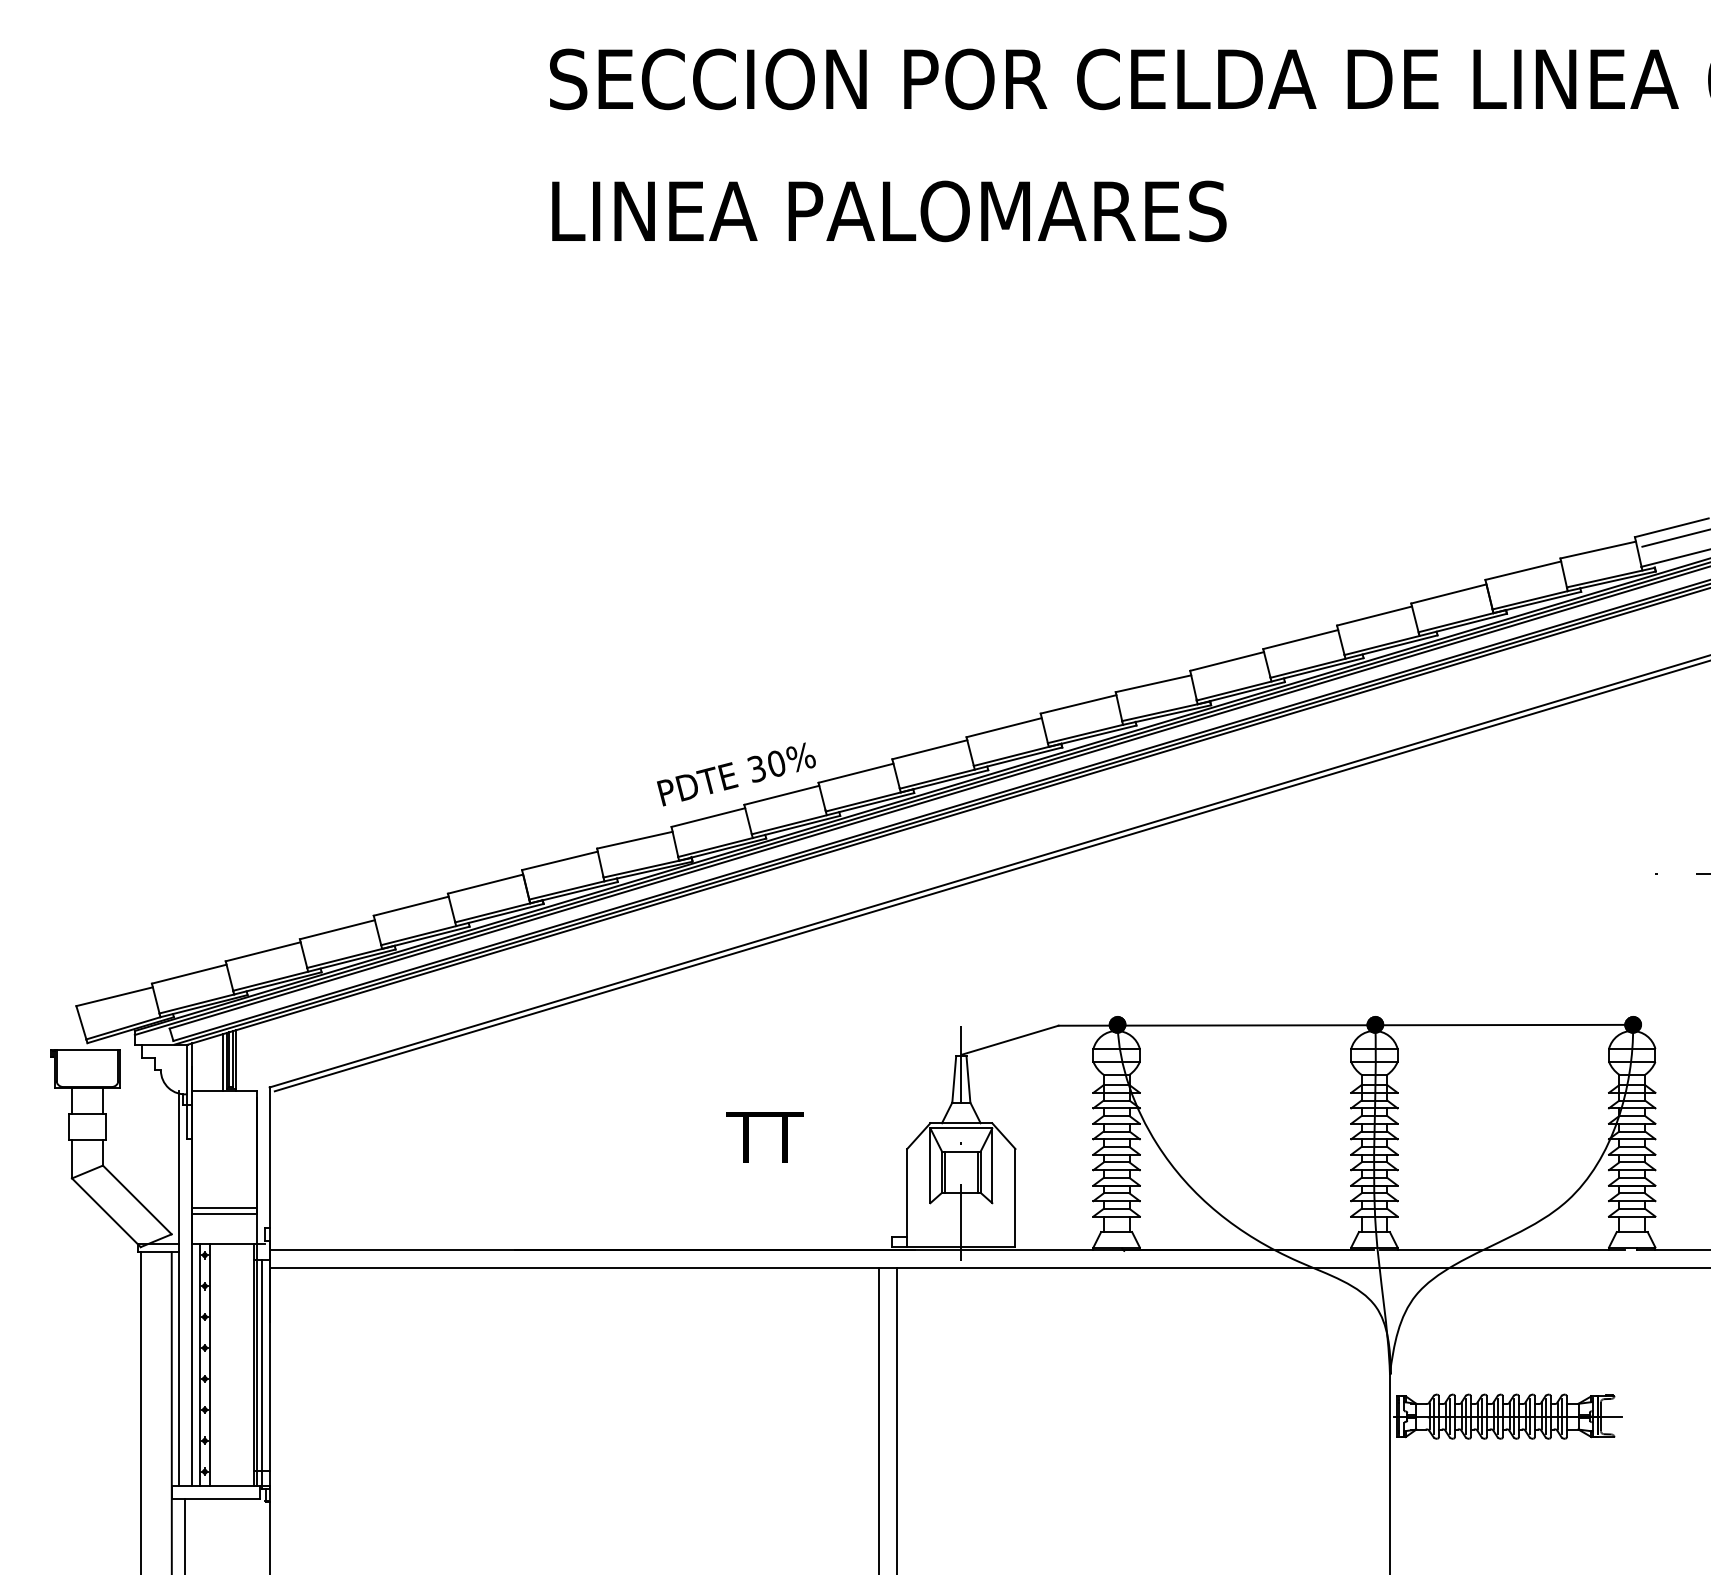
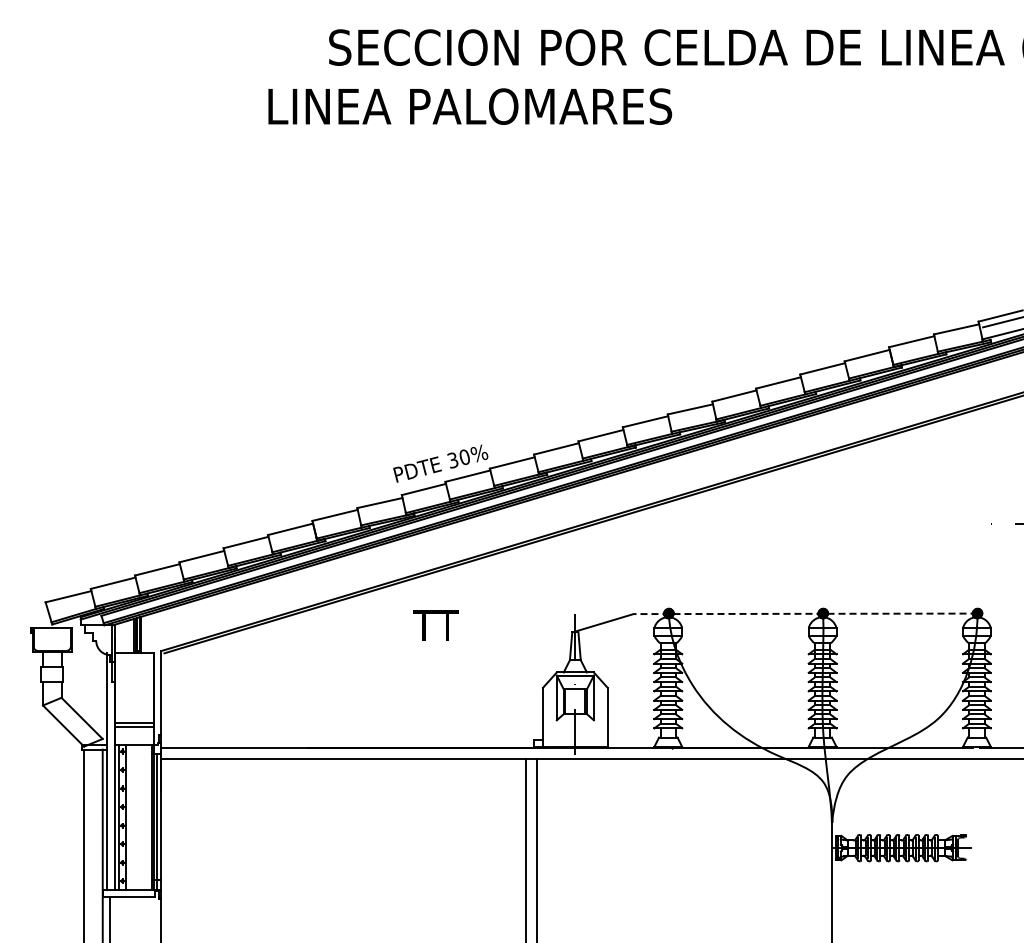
text: (889, 211) -> (470, 106), moved
line: (1345, 1024) -> (805, 613), solid -> dashed
text: (764, 1136) -> (435, 625), moved

